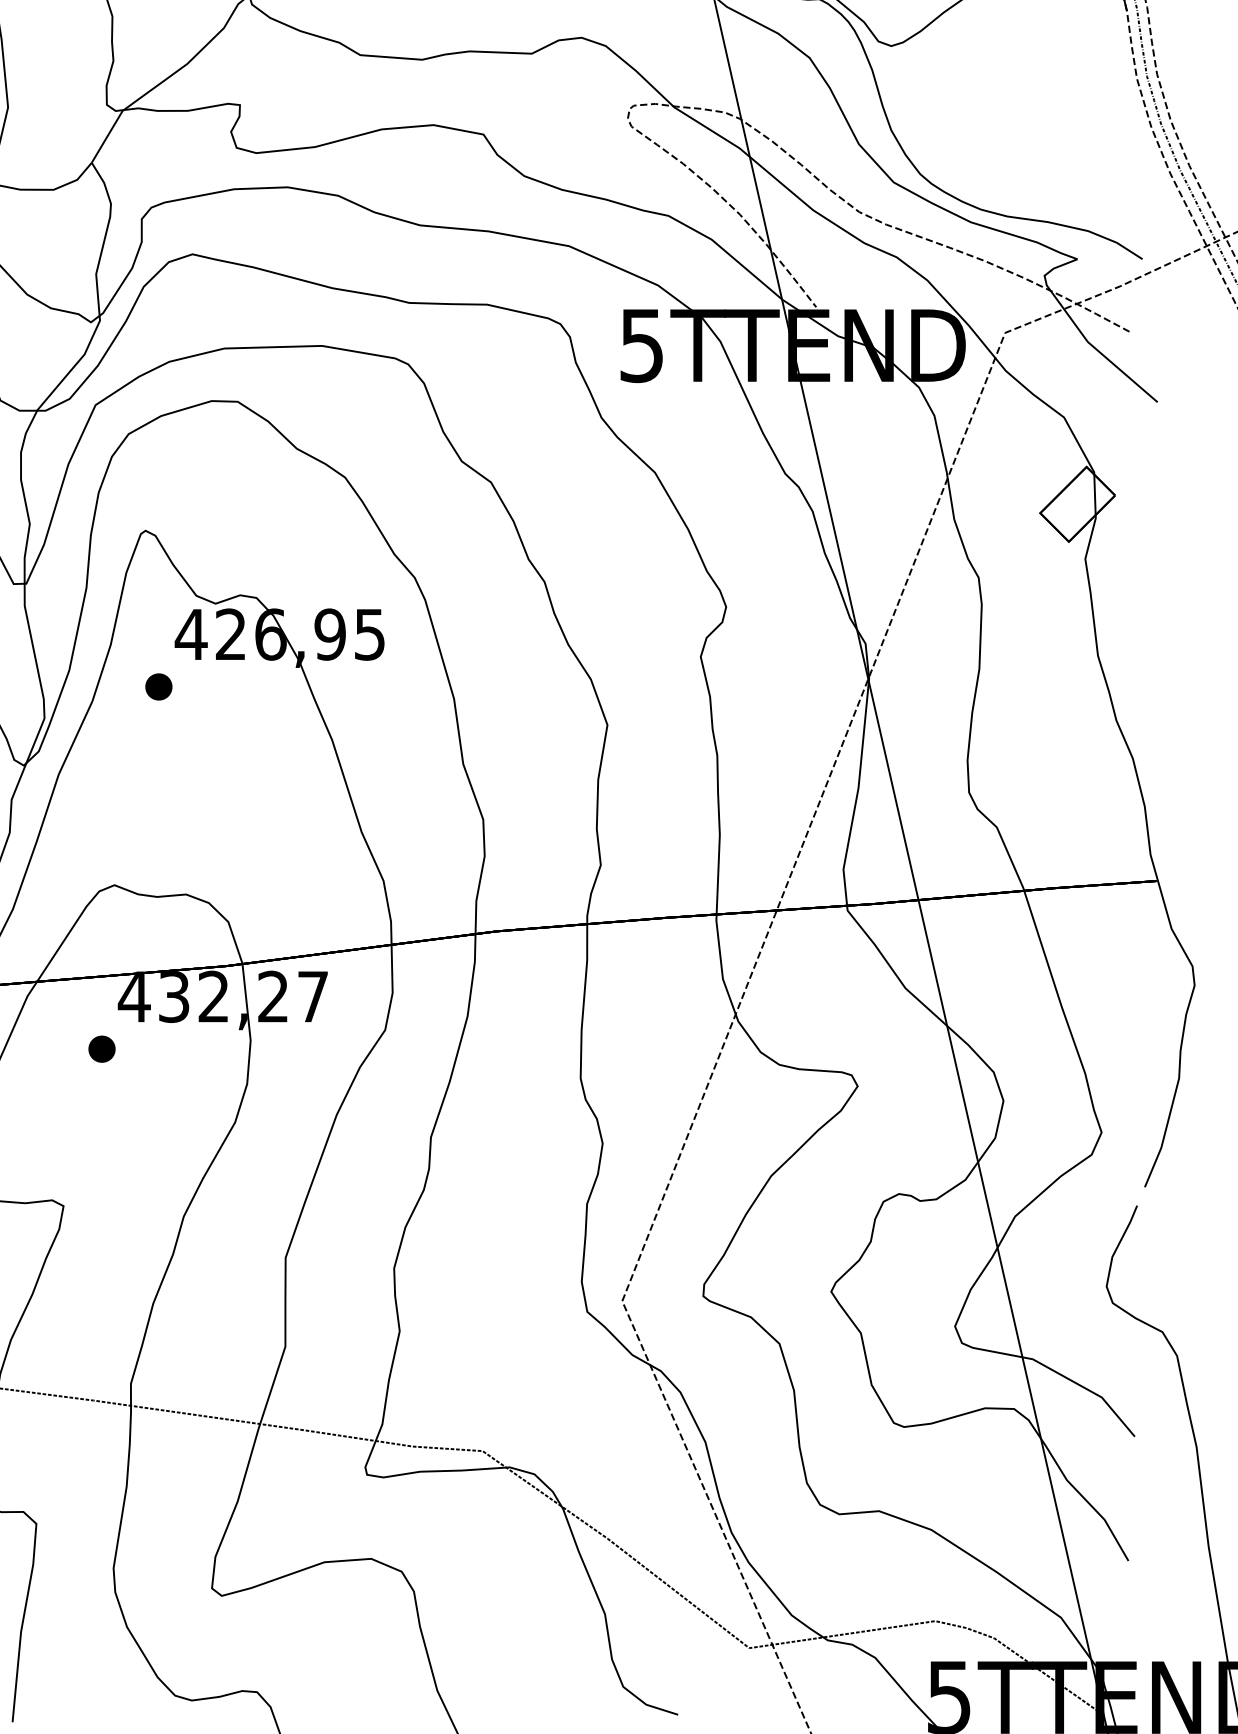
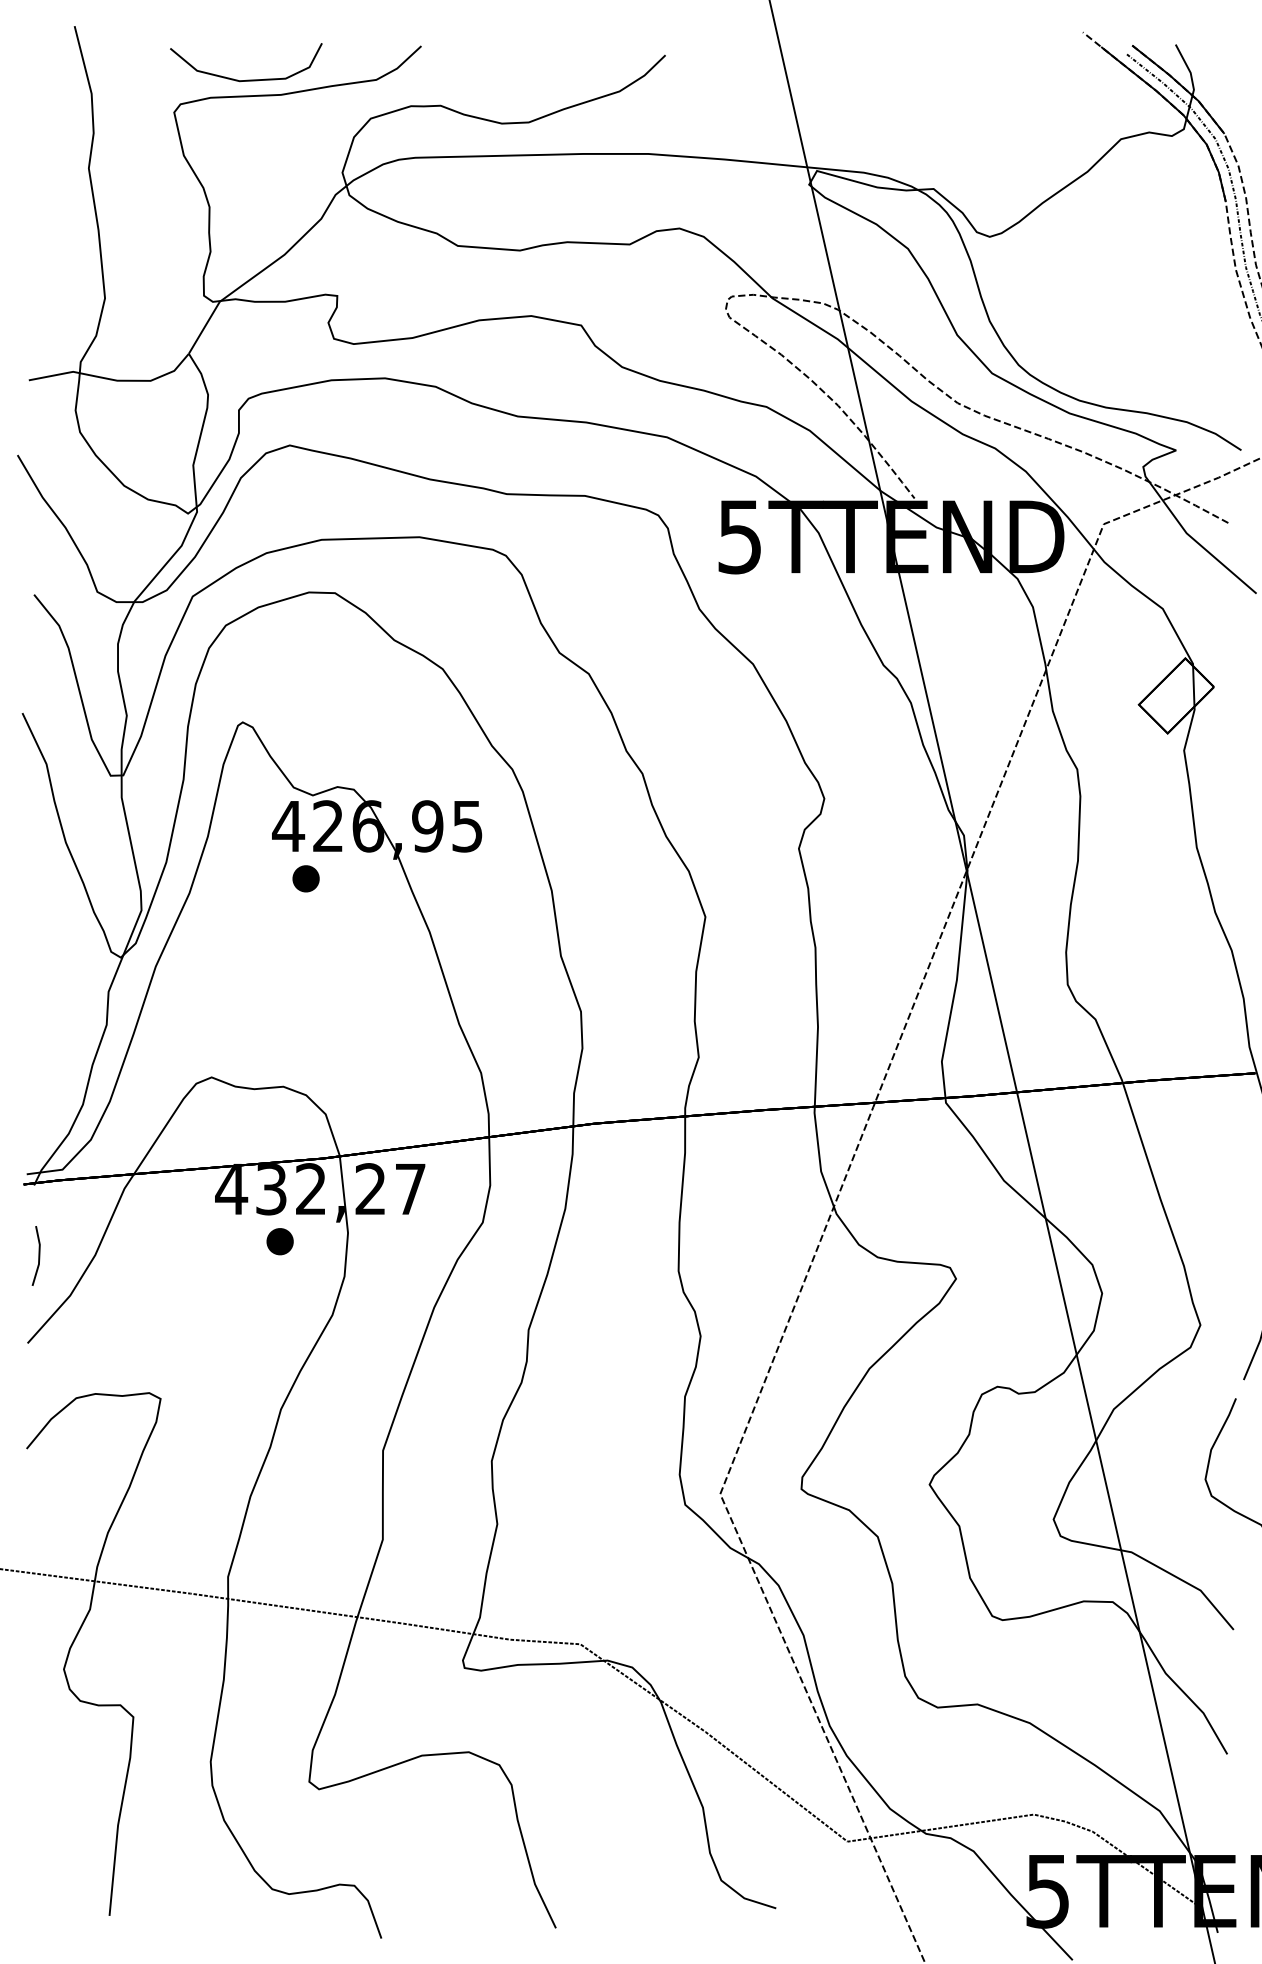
part: (158, 686) -> (305, 878), moved
part: (101, 1049) -> (279, 1241), moved

